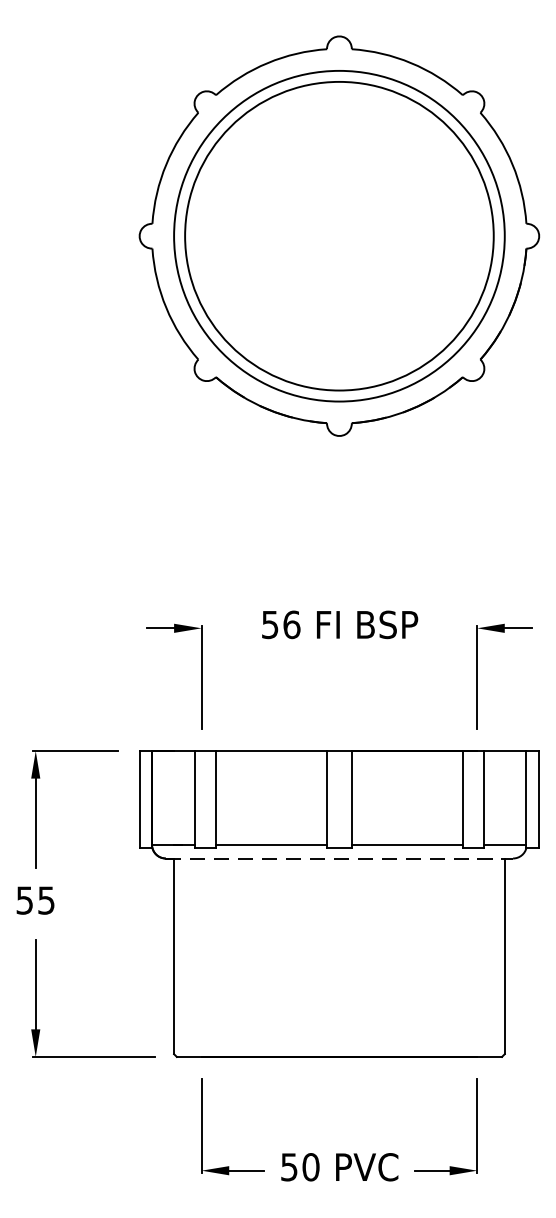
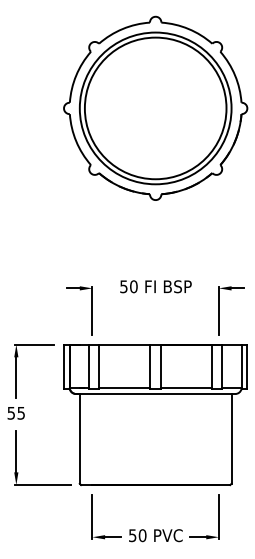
text: (291, 624) -> (133, 286), 56 -> 50
line: (339, 857) -> (155, 393), dashed -> solid

